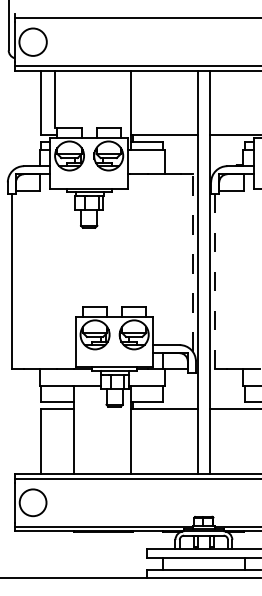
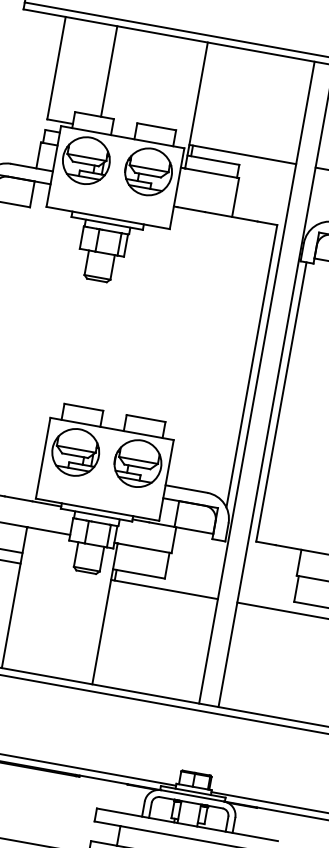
line: (54, 98) -> (109, 70), moved
line: (192, 263) -> (251, 366), dashed -> solid
line: (214, 281) -> (280, 401), dashed -> solid

